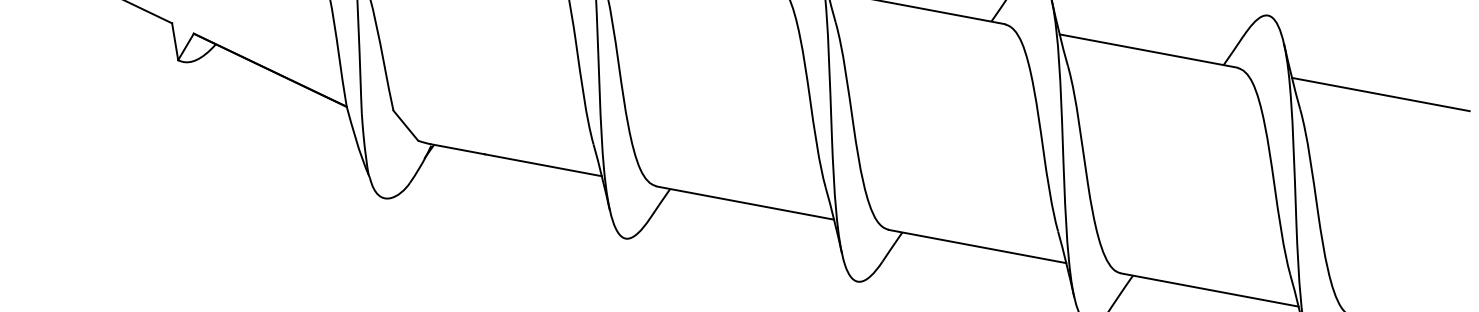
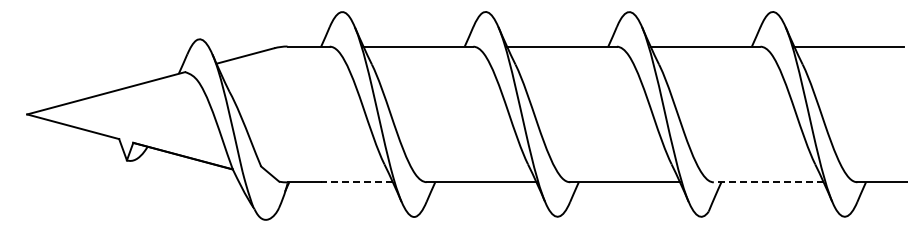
line: (542, 165) -> (356, 182), solid -> dashed
line: (1209, 290) -> (768, 182), solid -> dashed

